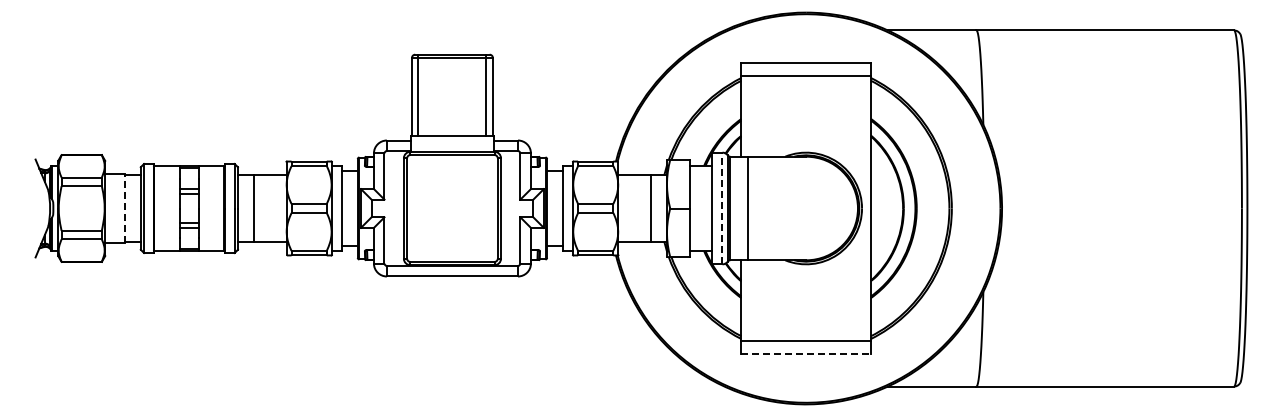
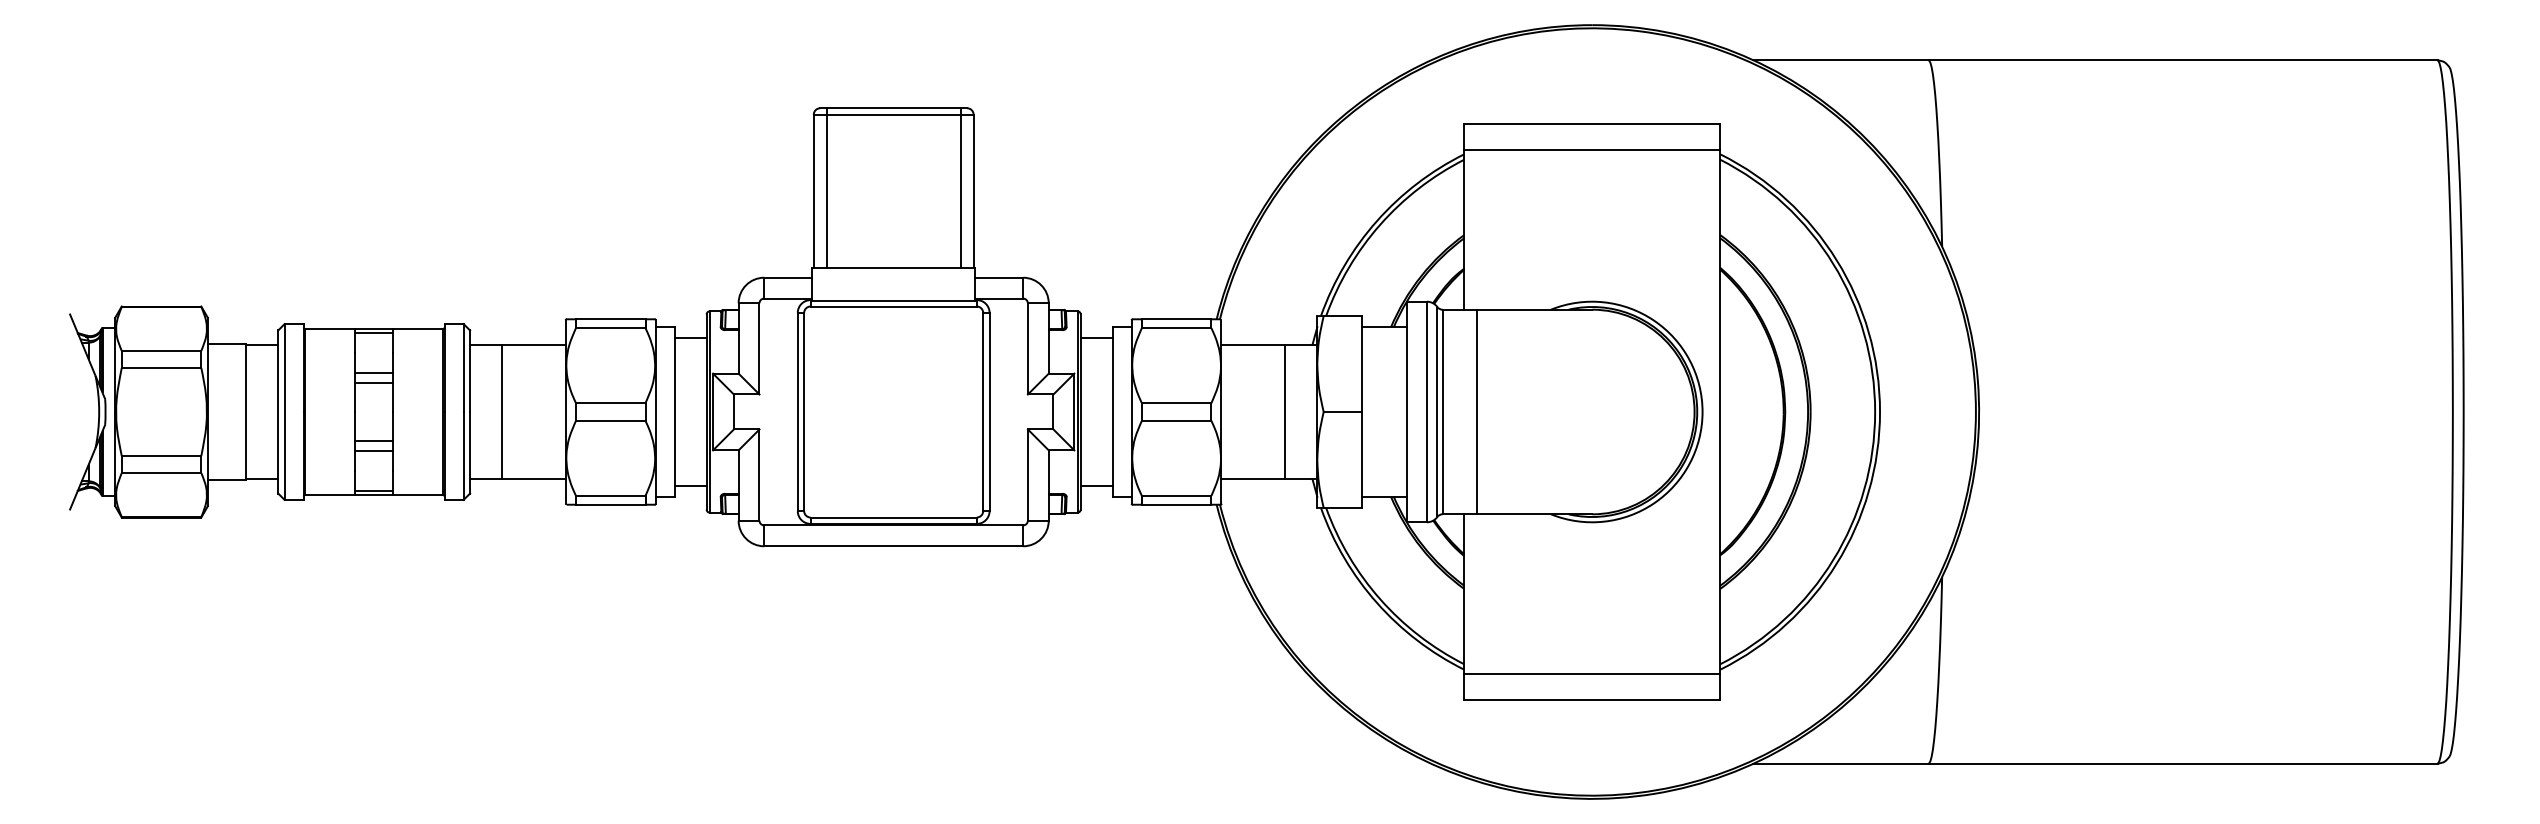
line: (124, 208) -> (246, 412), dashed -> solid
line: (722, 208) -> (1427, 412), dashed -> solid
line: (806, 354) -> (1592, 700), dashed -> solid

